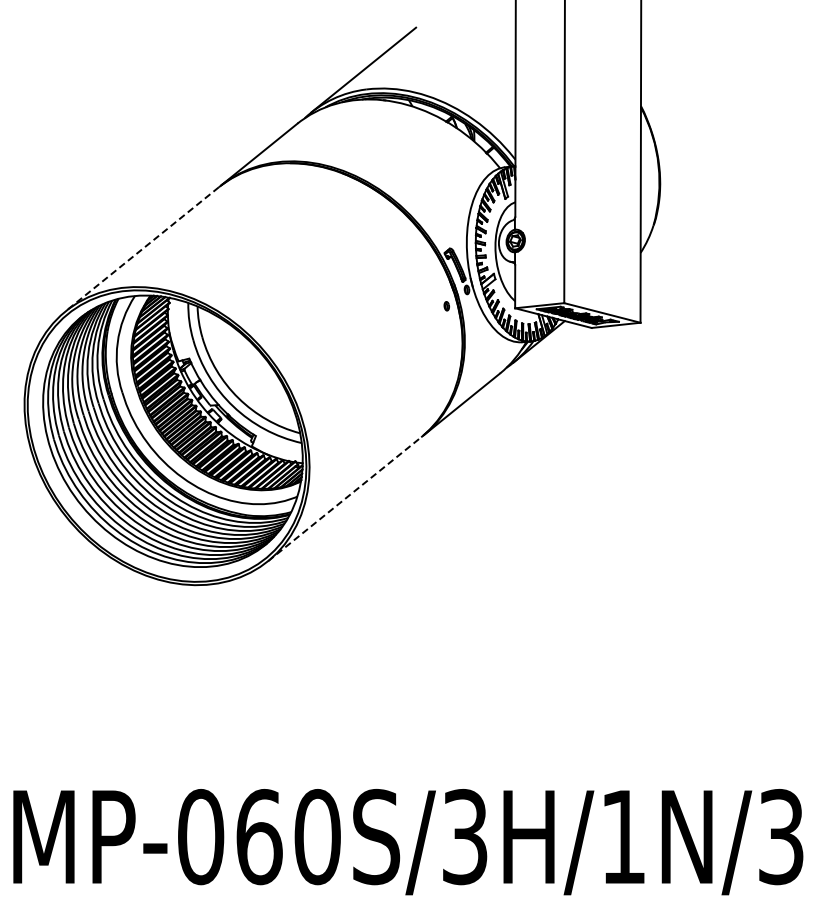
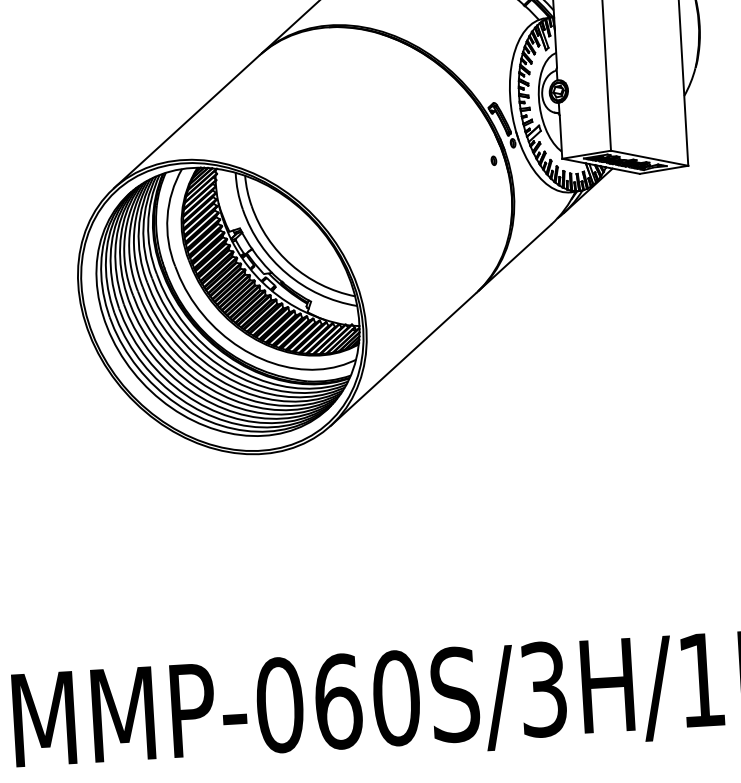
line: (141, 249) -> (185, 122), dashed -> solid
line: (345, 498) -> (404, 358), dashed -> solid

